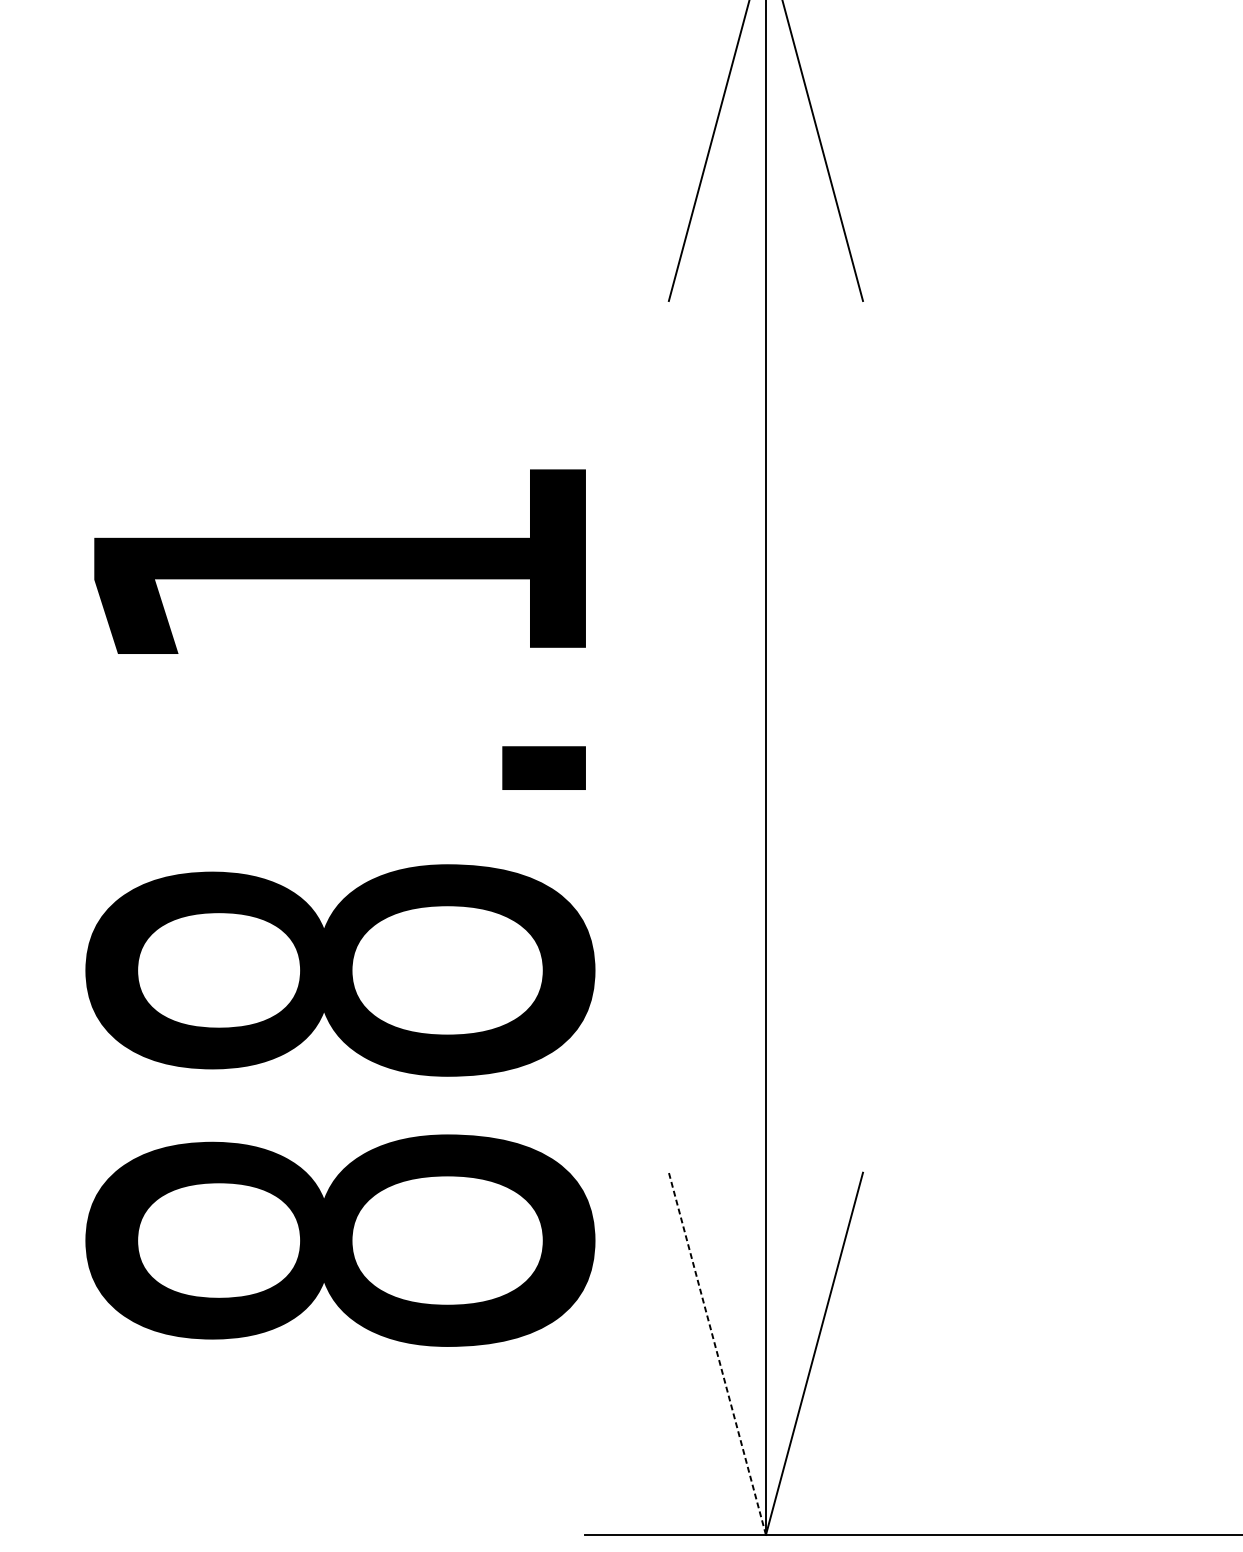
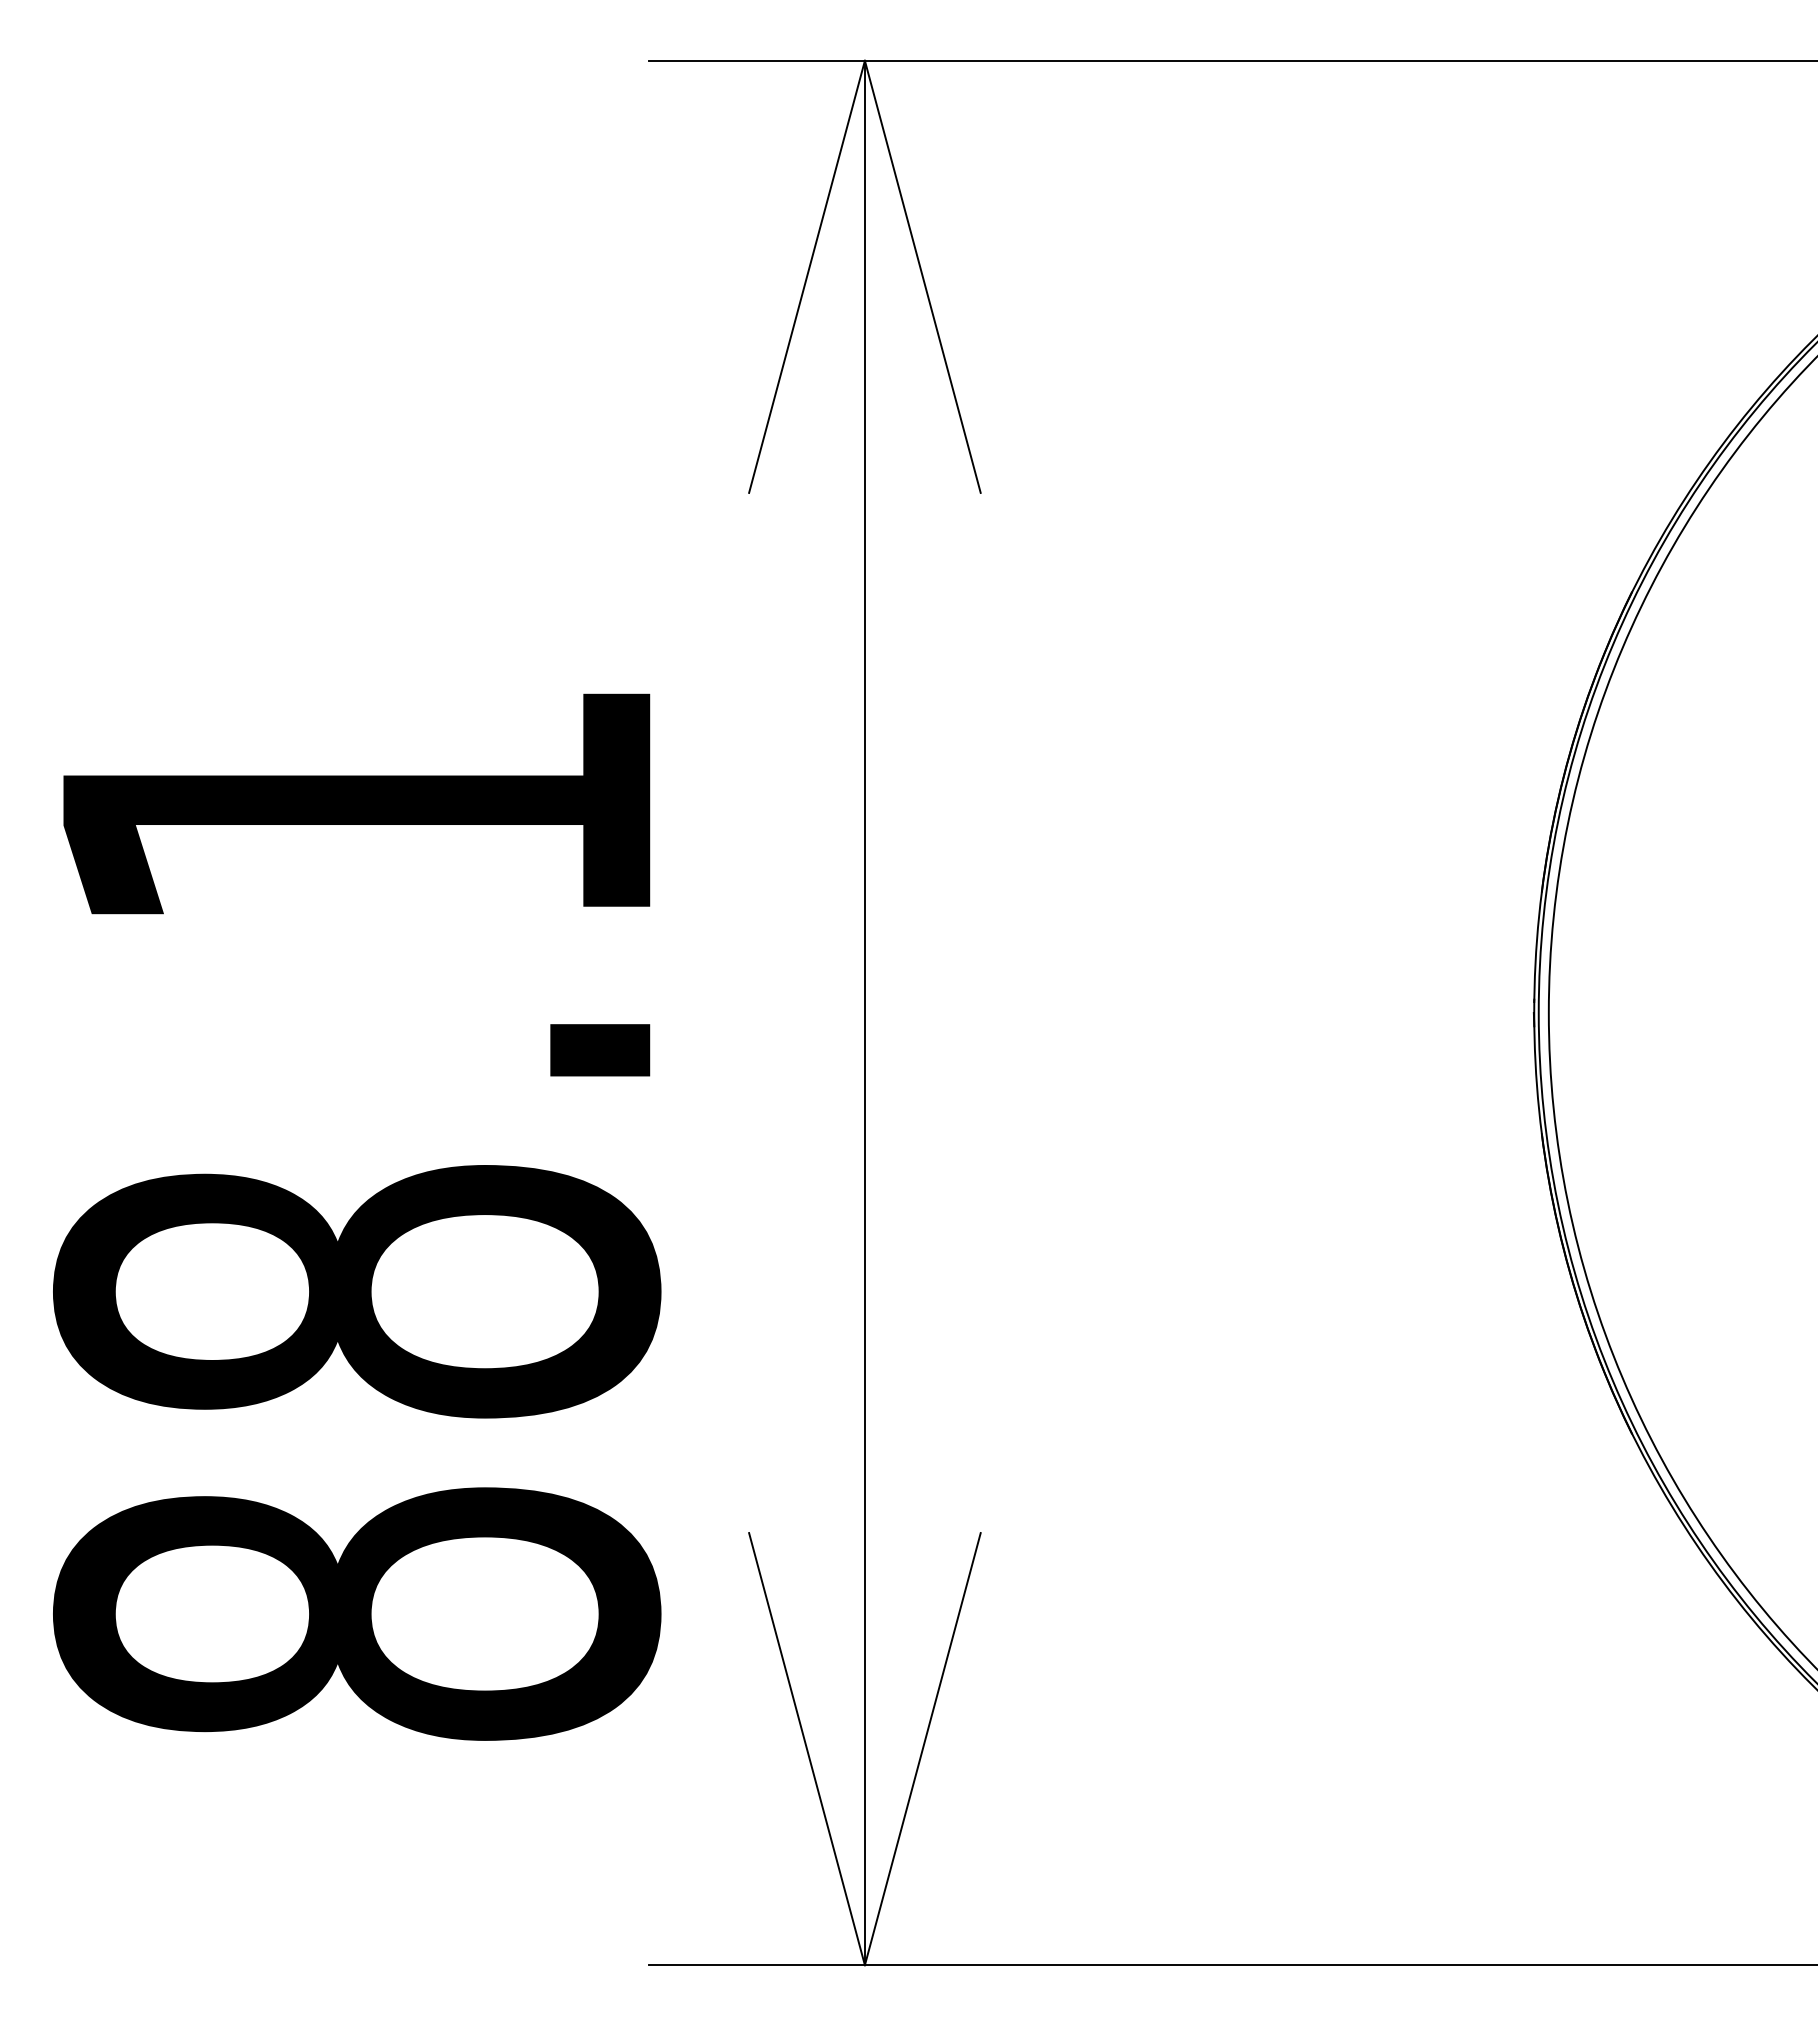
line: (717, 1354) -> (807, 1749), dashed -> solid

